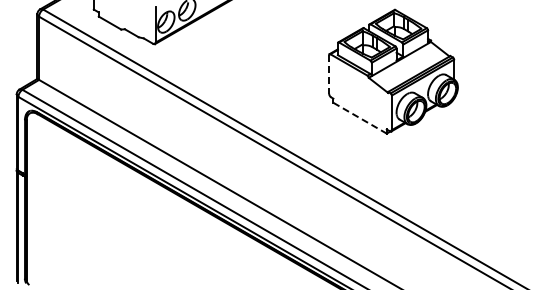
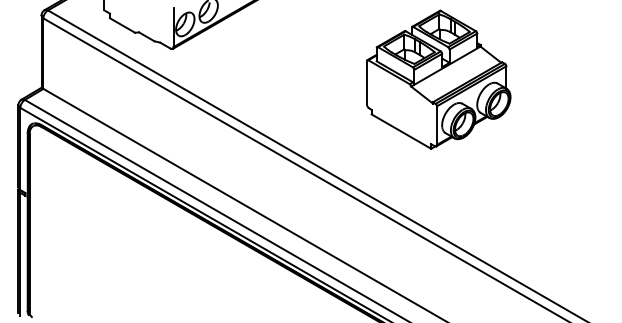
line: (329, 74) -> (367, 82), dashed -> solid
line: (360, 118) -> (401, 131), dashed -> solid

